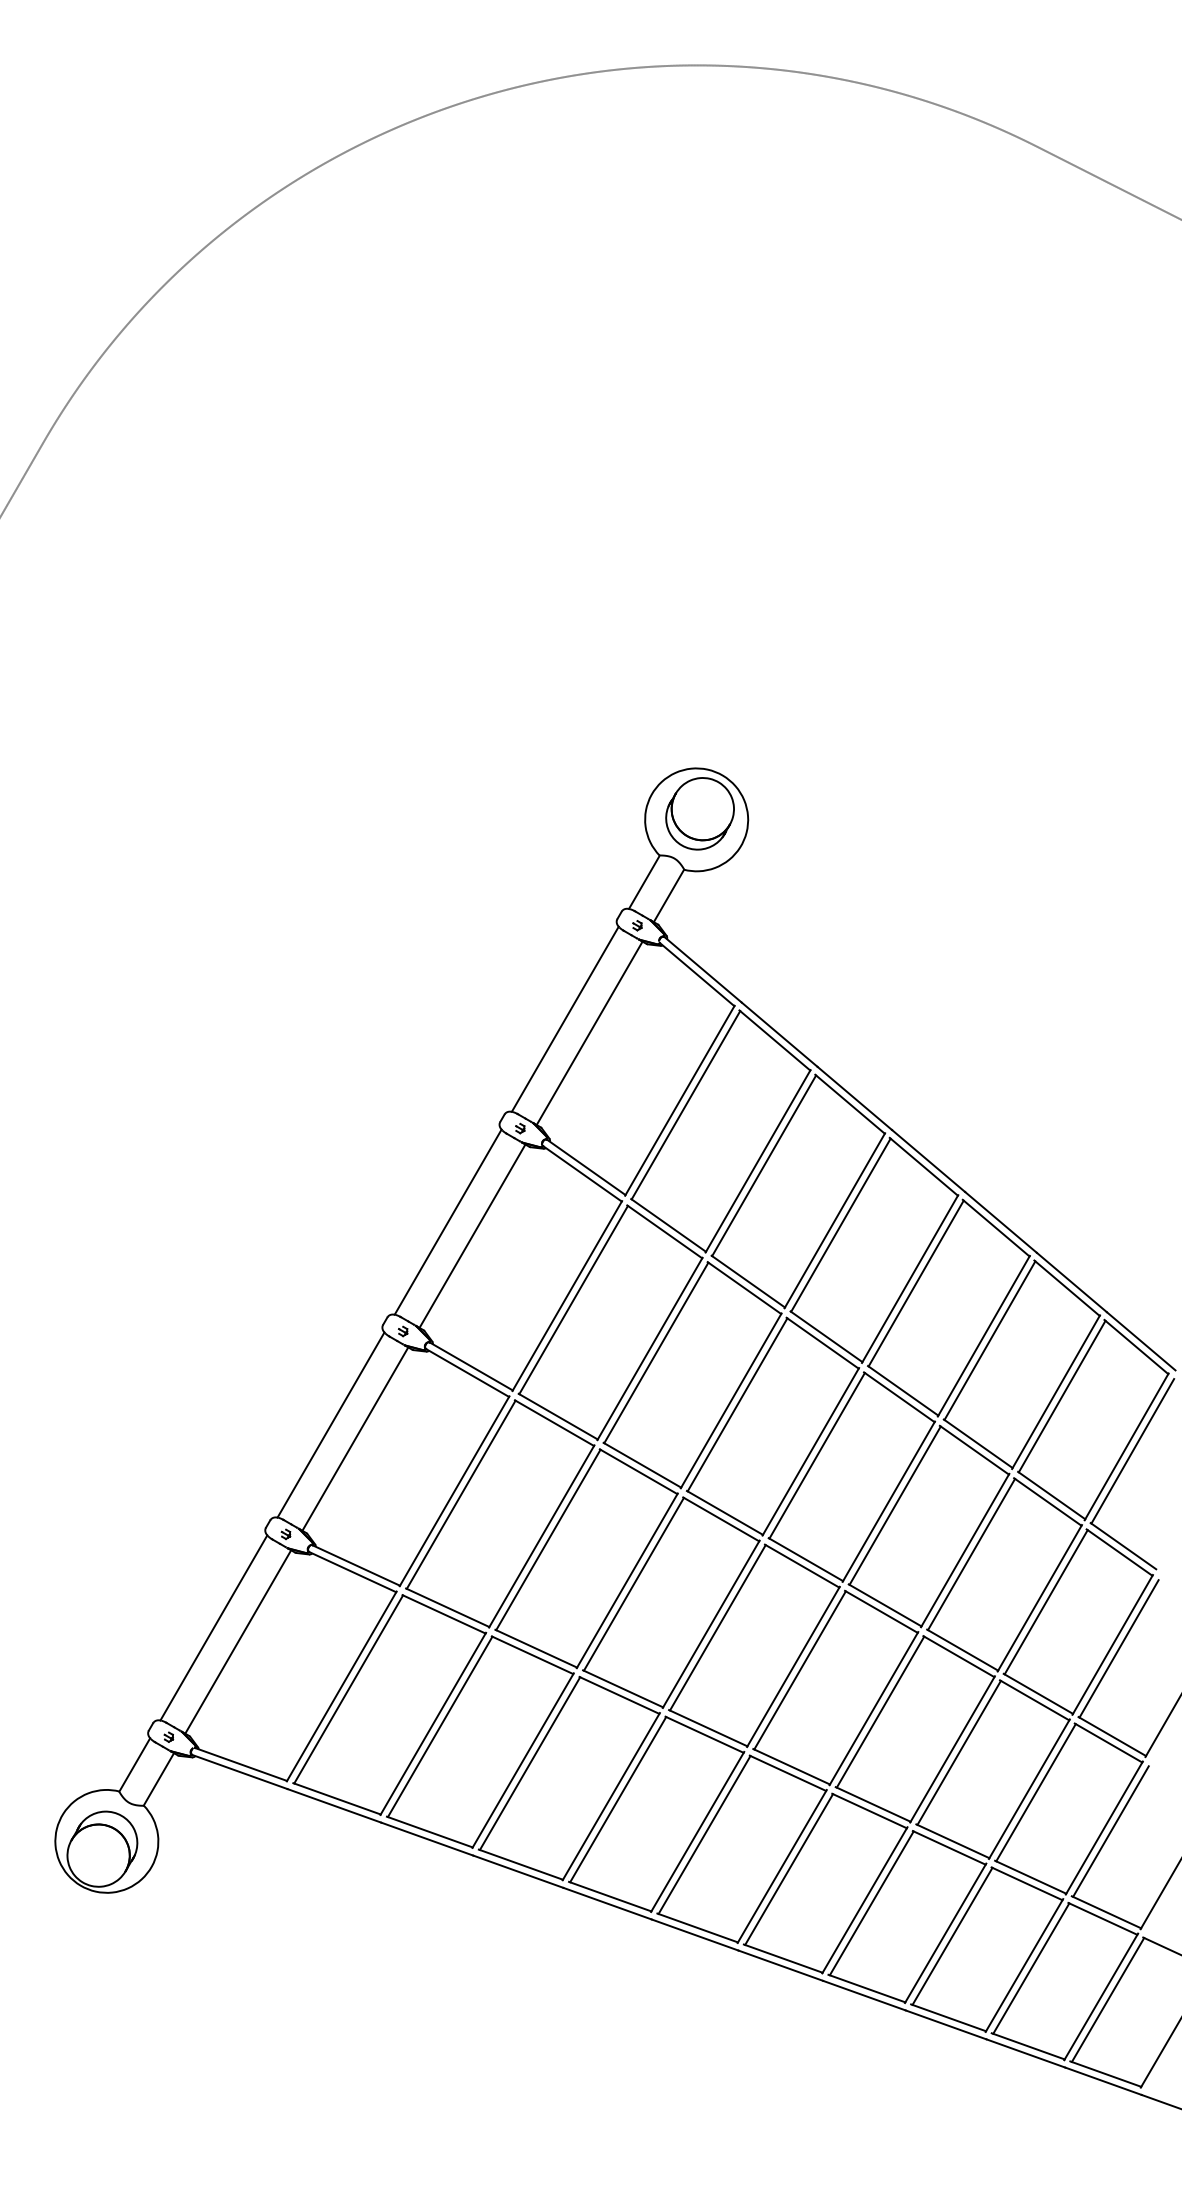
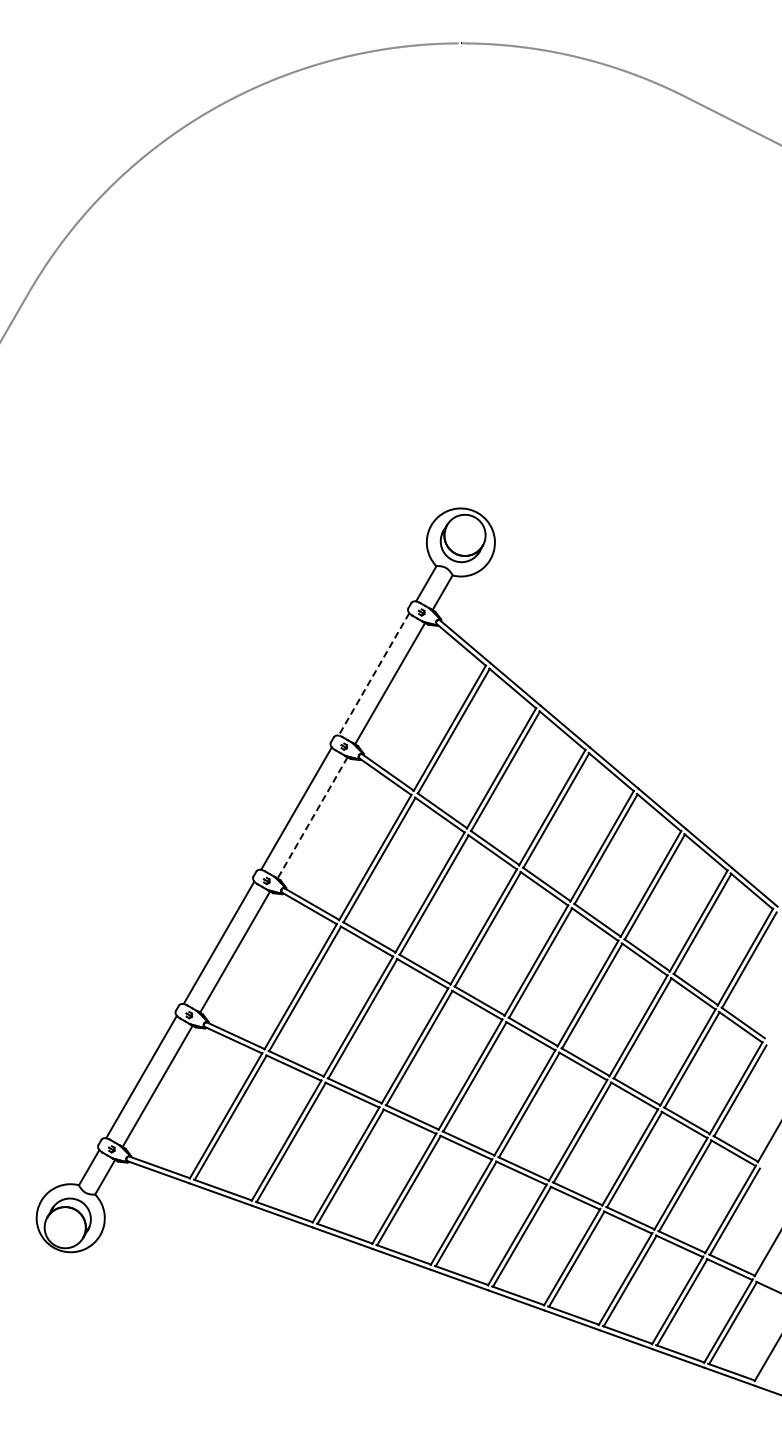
line: (566, 1019) -> (374, 674), solid -> dashed
line: (472, 1237) -> (312, 818), solid -> dashed

